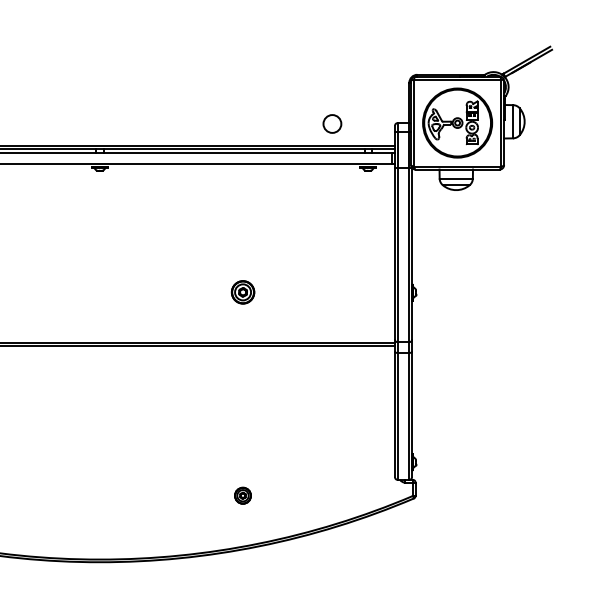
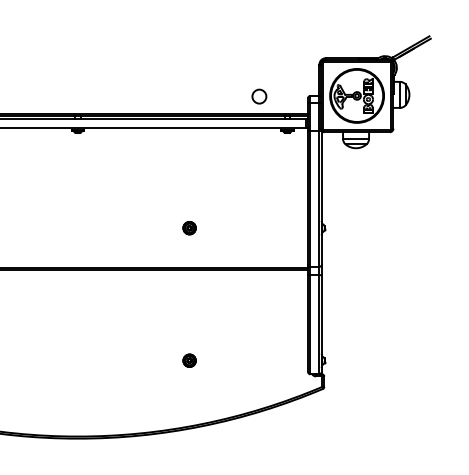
part: (242, 292) -> (189, 228), size x0.71
part: (242, 495) -> (189, 360), moved

